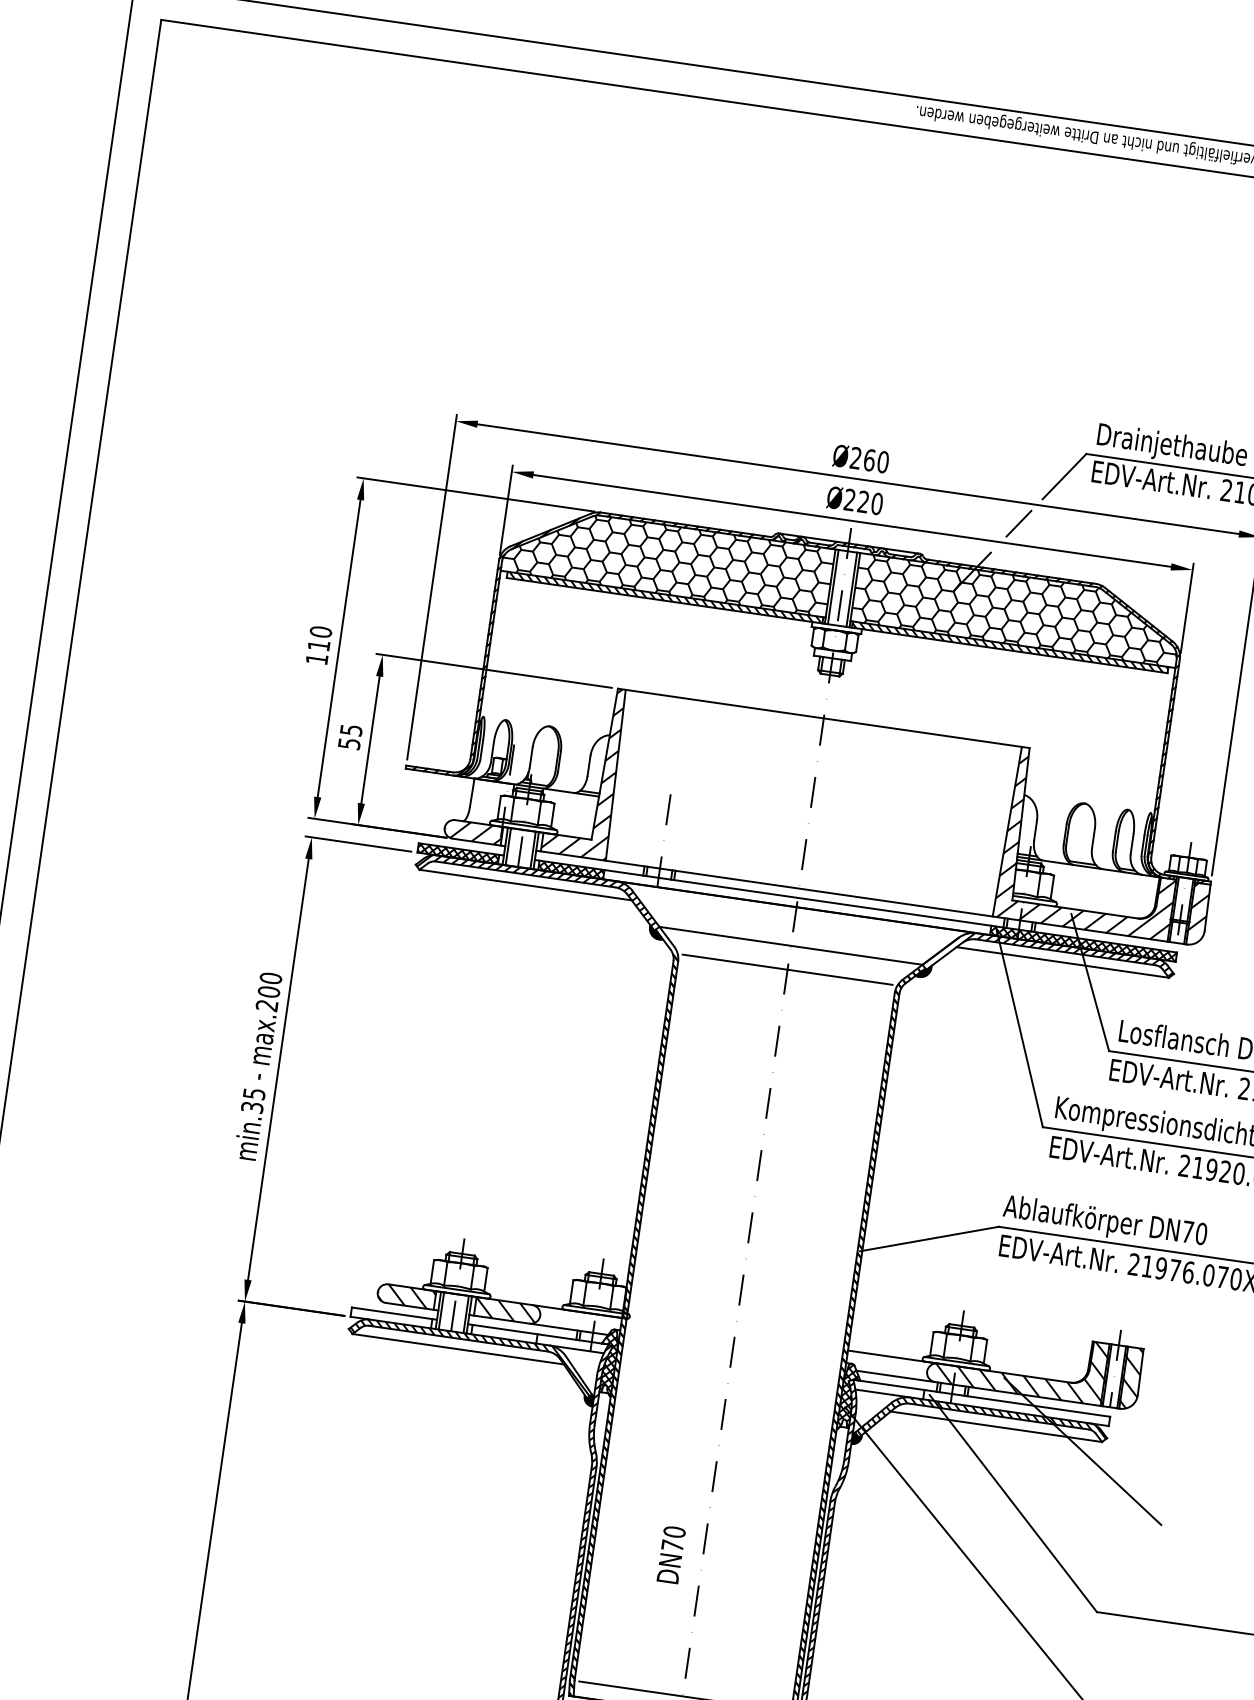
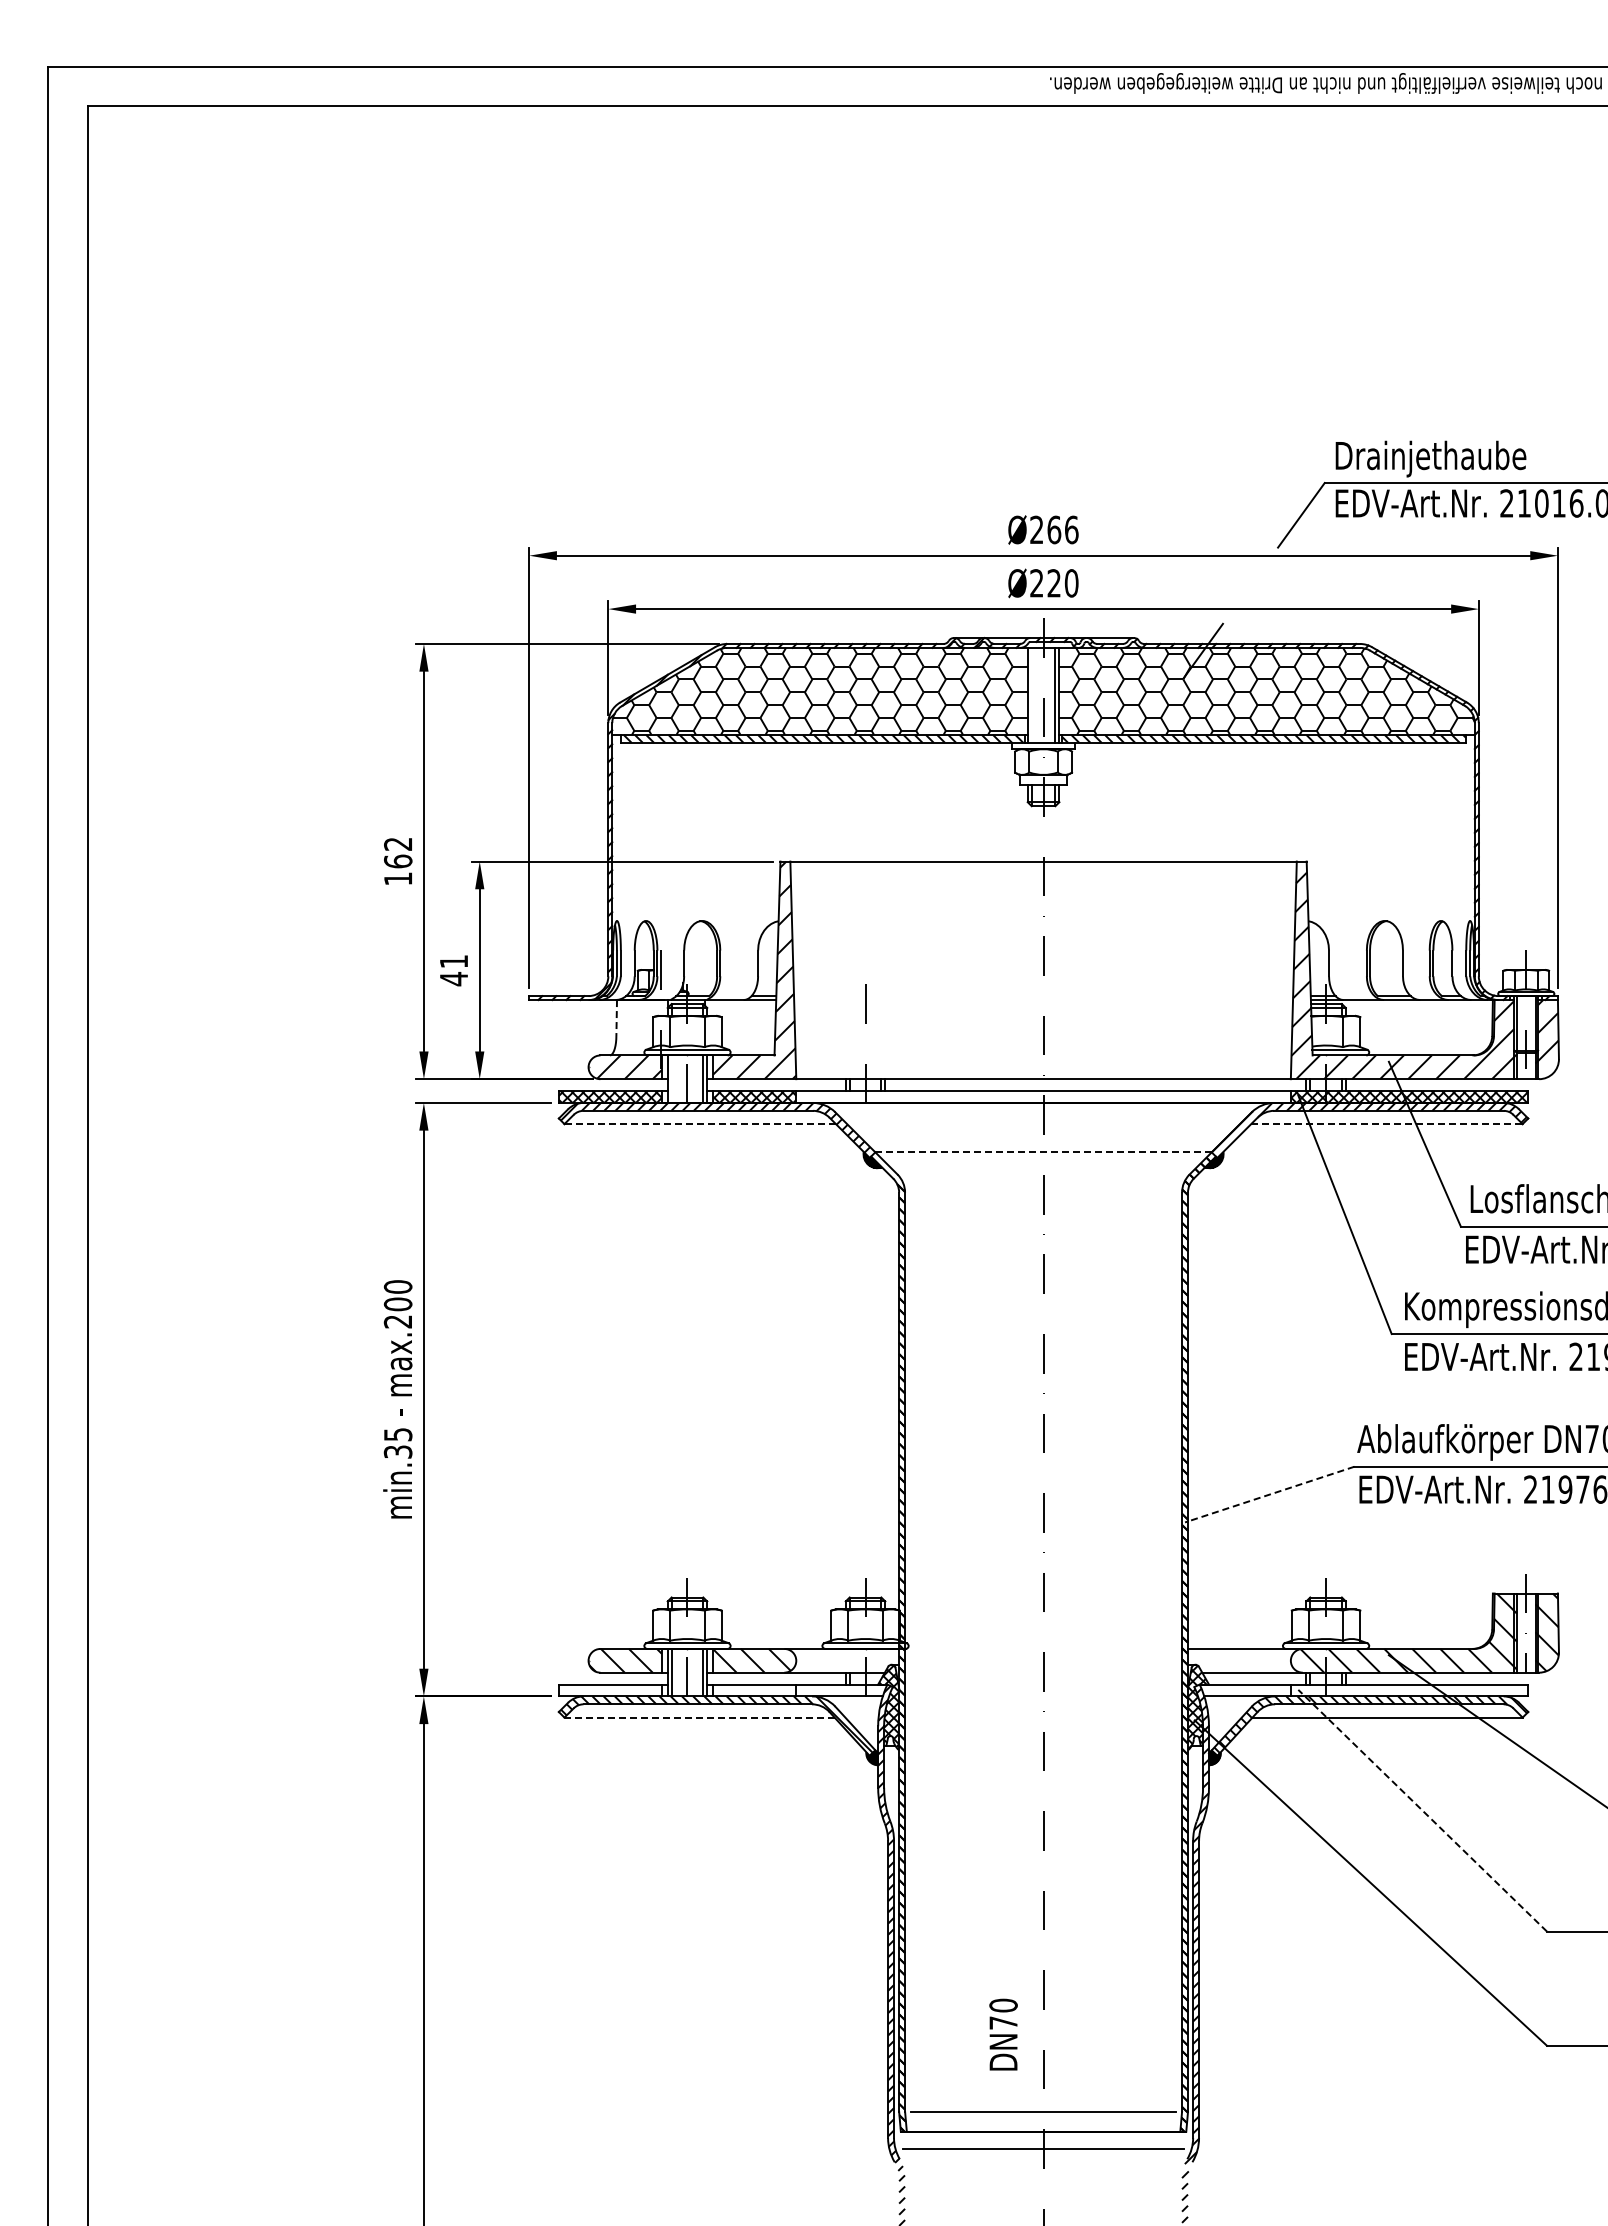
text: (883, 461) -> (1071, 529), Ø260 -> Ø266
line: (1018, 523) -> (1252, 582), removed
line: (833, 586) -> (1031, 694), removed
text: (320, 638) -> (398, 852), 110 -> 162
text: (350, 737) -> (454, 970), 55 -> 41
line: (472, 793) -> (616, 1018), solid -> dashed
line: (508, 846) -> (671, 1078), removed
line: (525, 885) -> (700, 1124), solid -> dashed
line: (791, 946) -> (1044, 1152), solid -> dashed
line: (1062, 962) -> (1386, 1124), solid -> dashed
line: (787, 969) -> (1043, 1182), removed
line: (929, 1238) -> (1269, 1494), solid -> dashed
line: (458, 1349) -> (699, 1717), solid -> dashed
line: (1013, 1503) -> (1422, 1810), solid -> dashed
text: (671, 1554) -> (1003, 2034), moved

